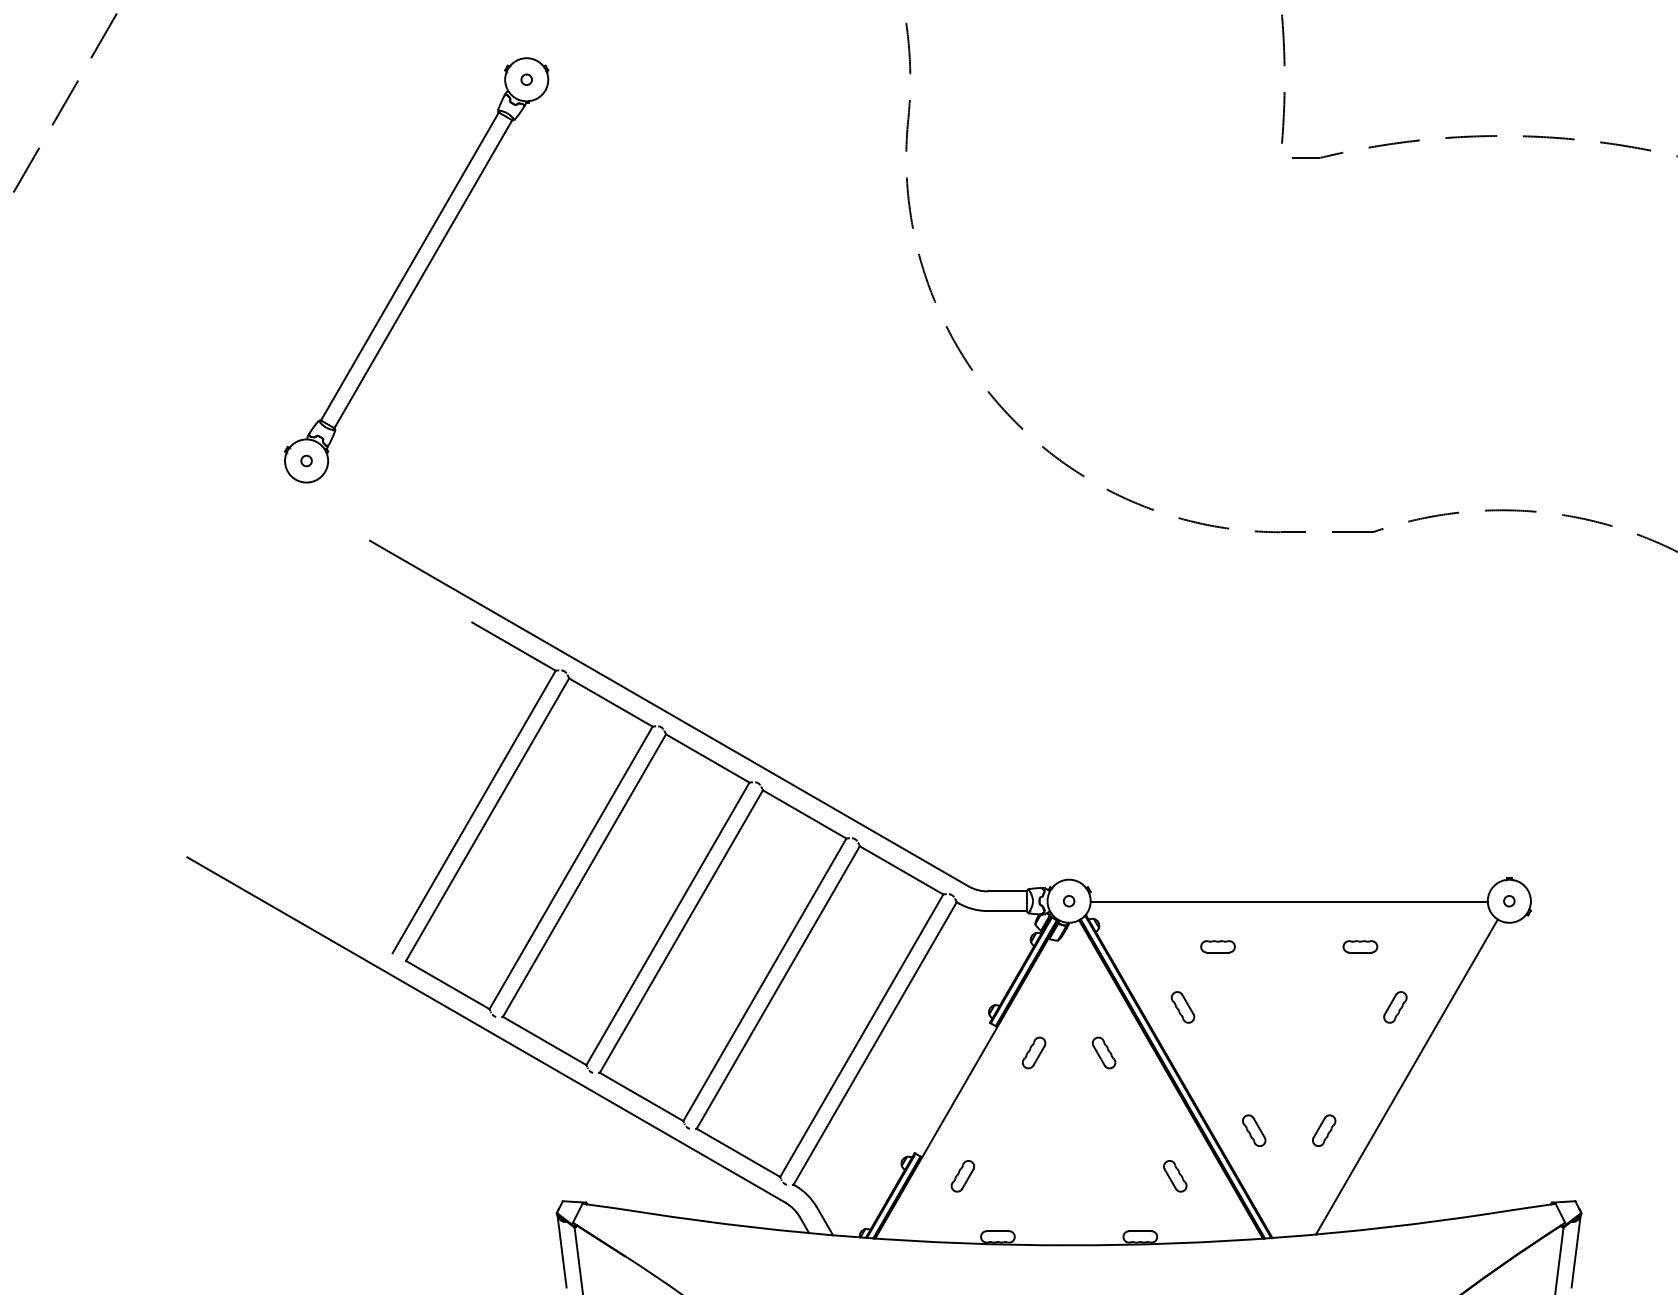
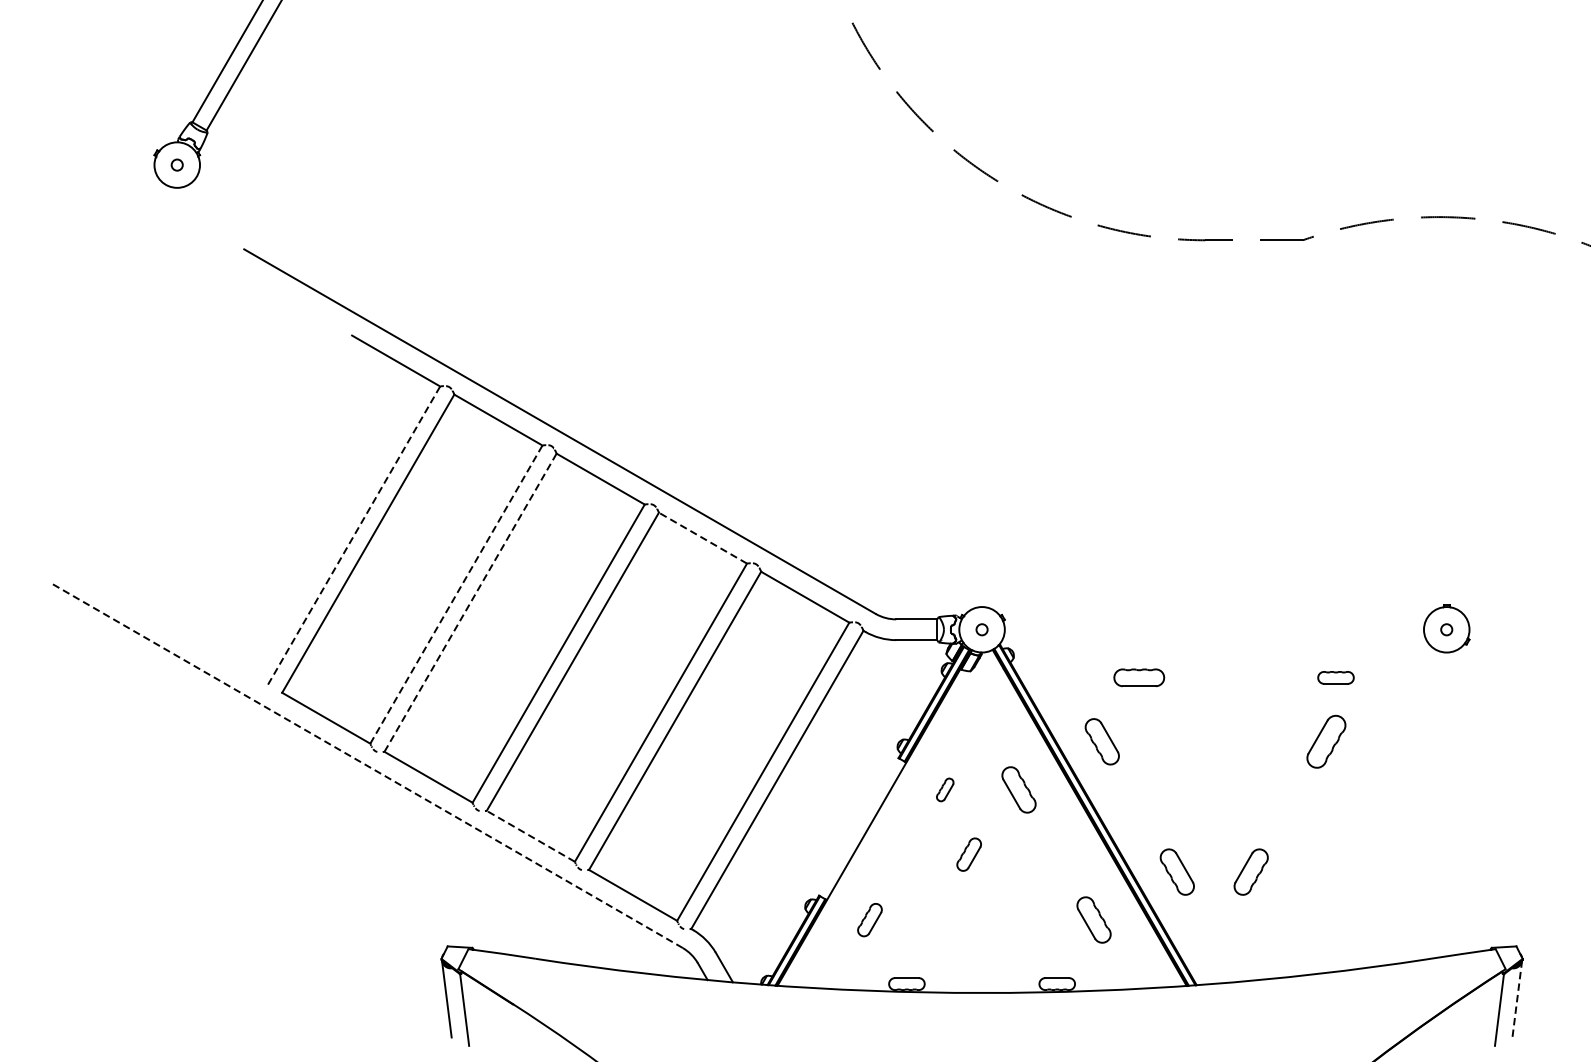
line: (474, 811) -> (354, 535), solid -> dashed
line: (804, 814) -> (702, 538), solid -> dashed
line: (571, 867) -> (456, 594), solid -> dashed
line: (584, 875) -> (470, 602), solid -> dashed
line: (1288, 902) -> (1213, 631), removed
part: (1217, 946) -> (1138, 677), size x1.4
part: (1360, 946) -> (1336, 677), moved
part: (1182, 1007) -> (1101, 741), size x1.4
part: (1395, 1007) -> (1326, 741), size x1.6
line: (485, 1029) -> (366, 765), solid -> dashed
part: (1034, 1052) -> (945, 789), size x0.7
part: (1103, 1052) -> (1018, 789), size x1.4
line: (1406, 1076) -> (1338, 814), removed
line: (641, 1096) -> (530, 835), solid -> dashed
part: (1056, 1114) -> (968, 854), added
part: (1254, 1130) -> (1177, 871), size x1.4
part: (1324, 1130) -> (1251, 871), size x1.4
part: (1175, 1176) -> (1094, 920), size x1.4
line: (1576, 1251) -> (1517, 999), solid -> dashed

